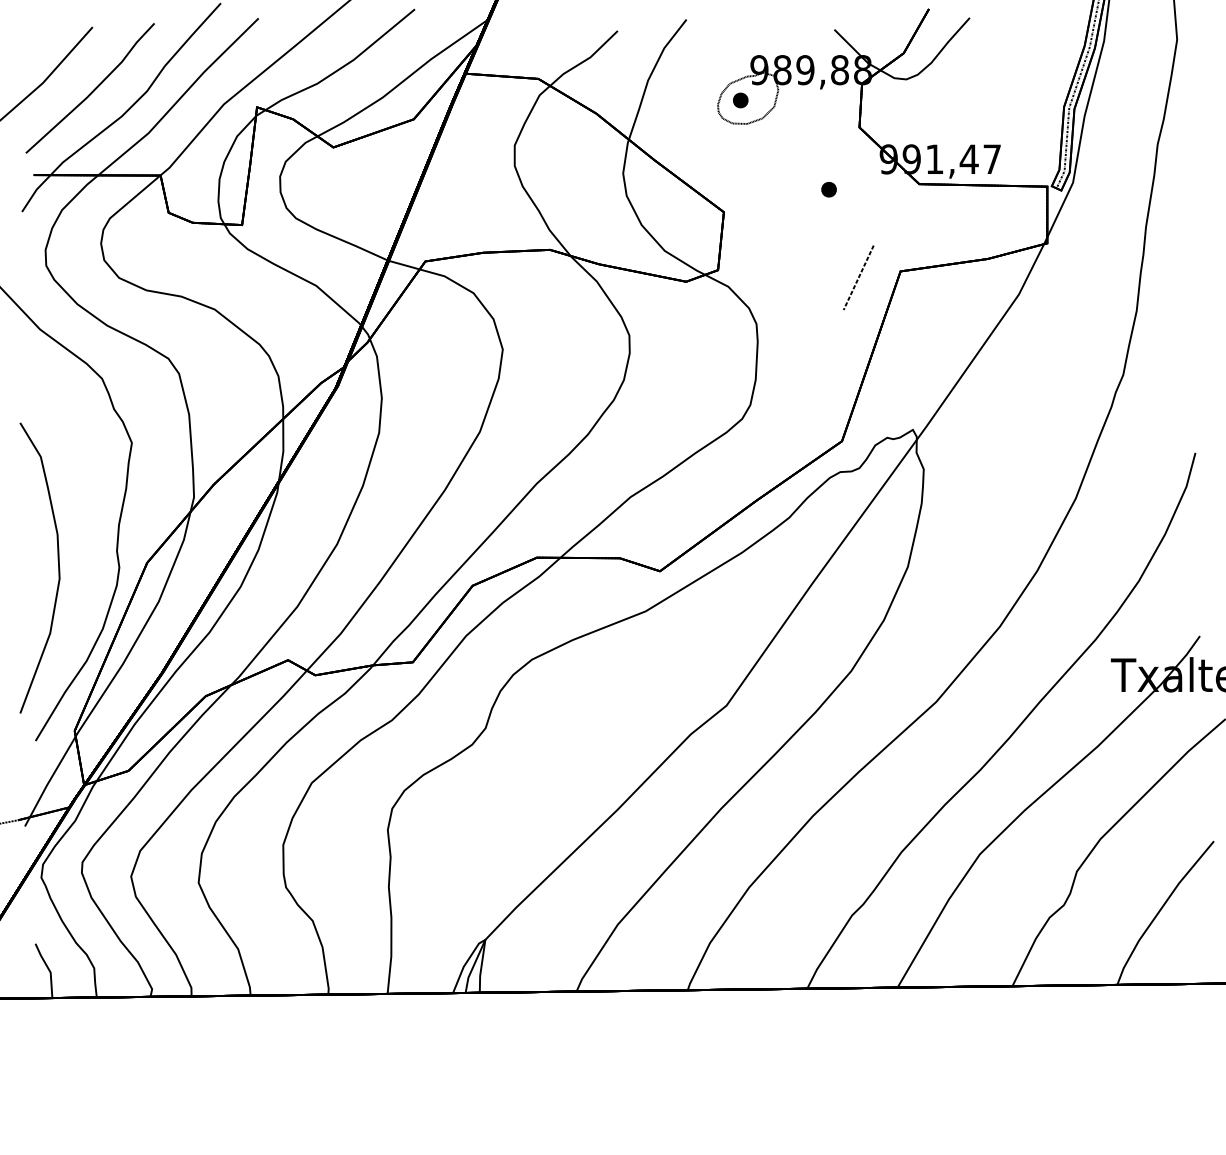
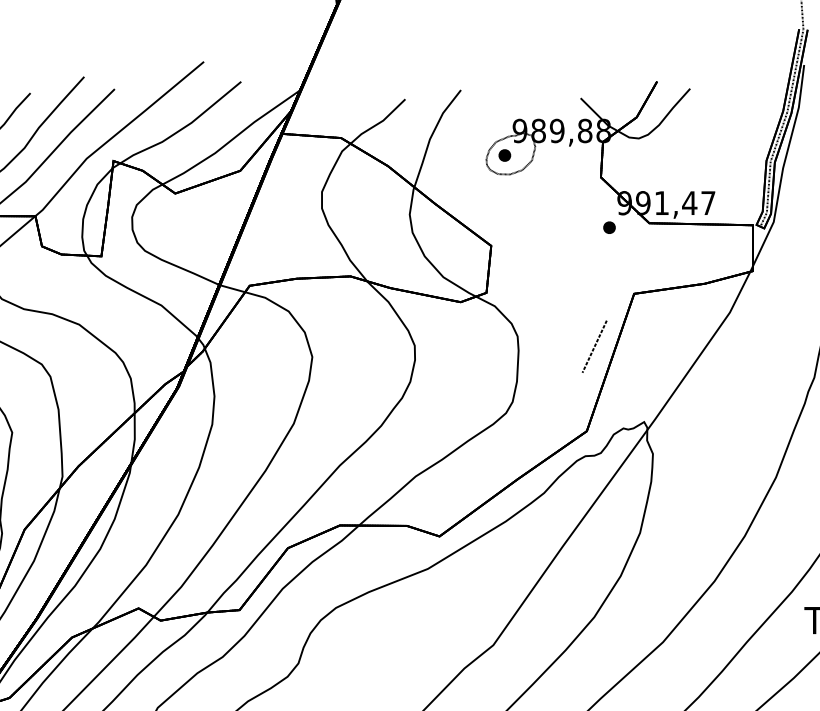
part: (828, 189) -> (609, 227), moved
line: (858, 277) -> (594, 346), moved

